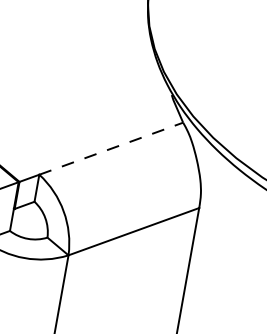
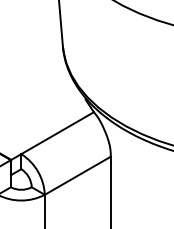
line: (110, 149) -> (57, 133), dashed -> solid

